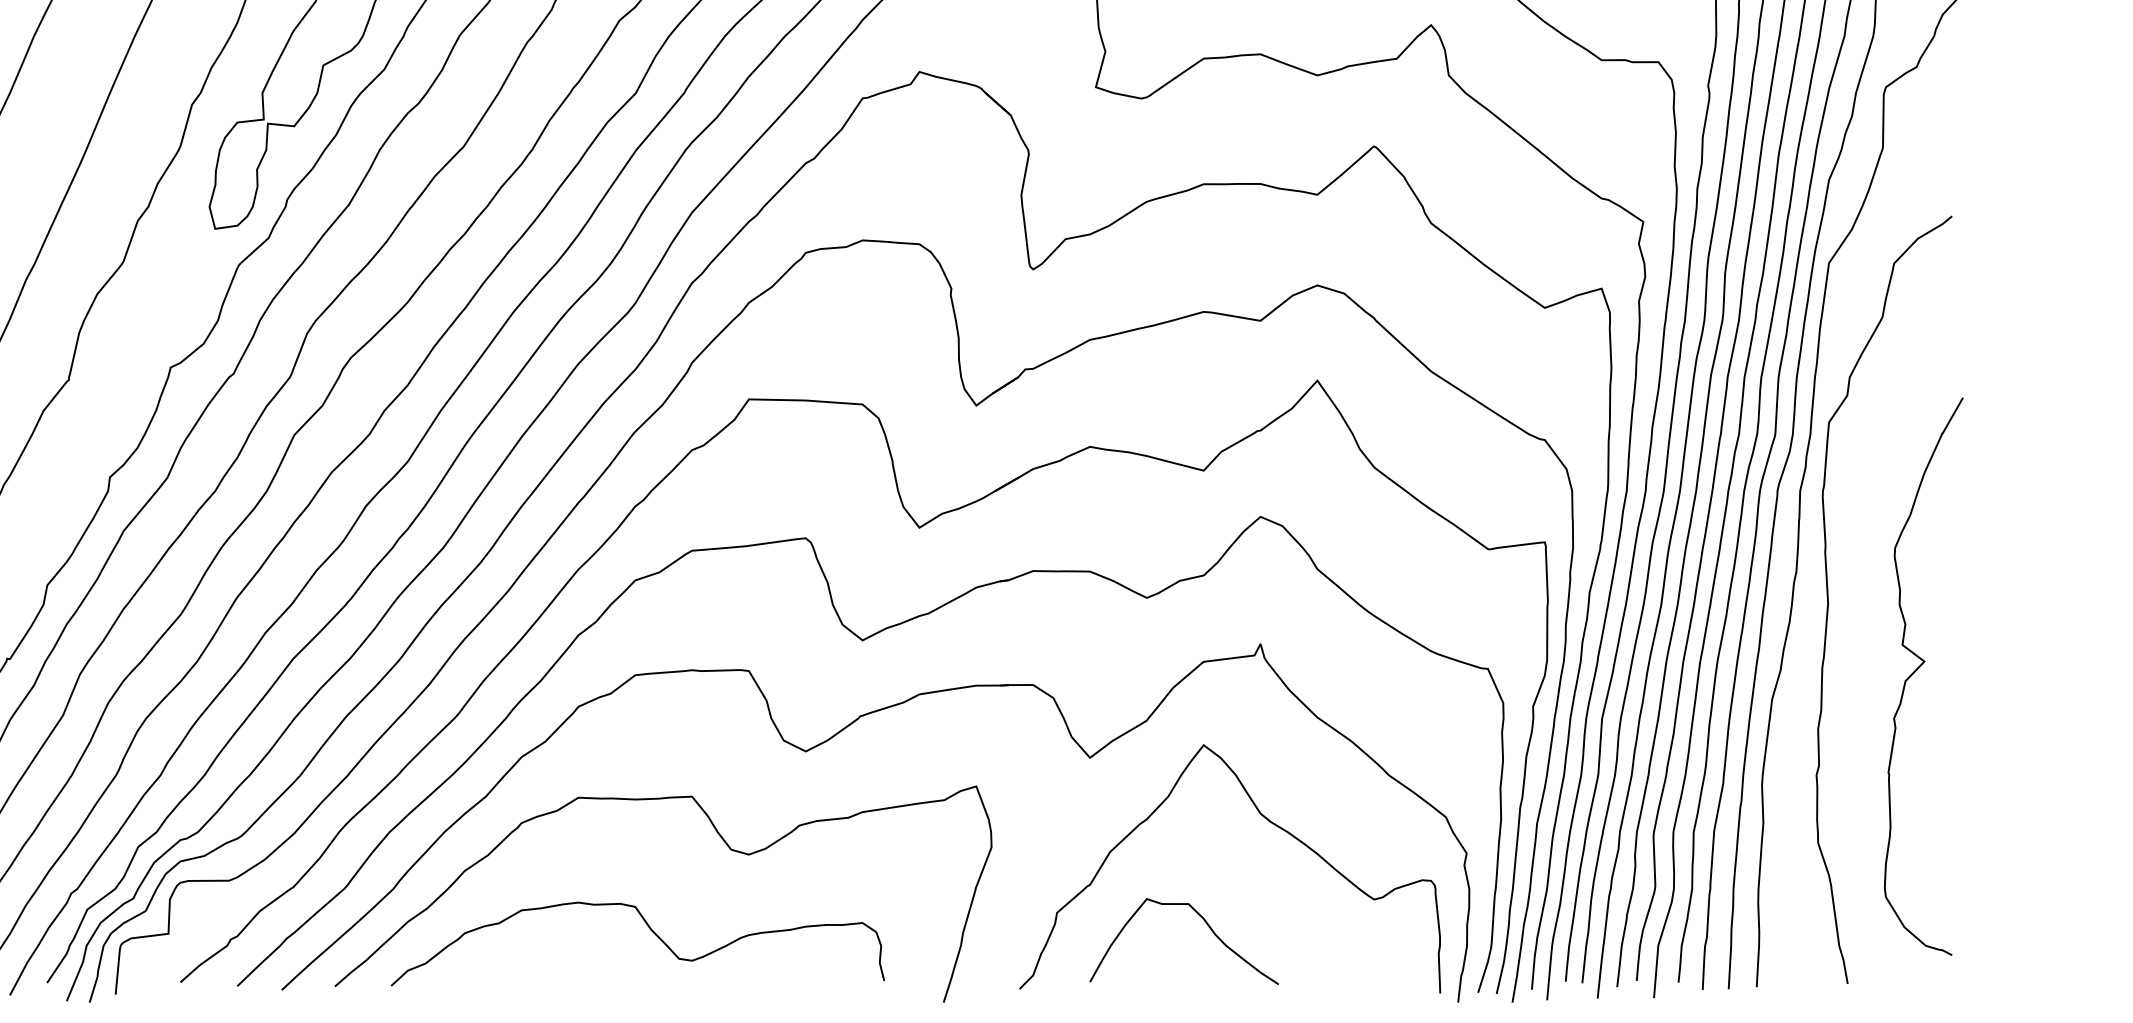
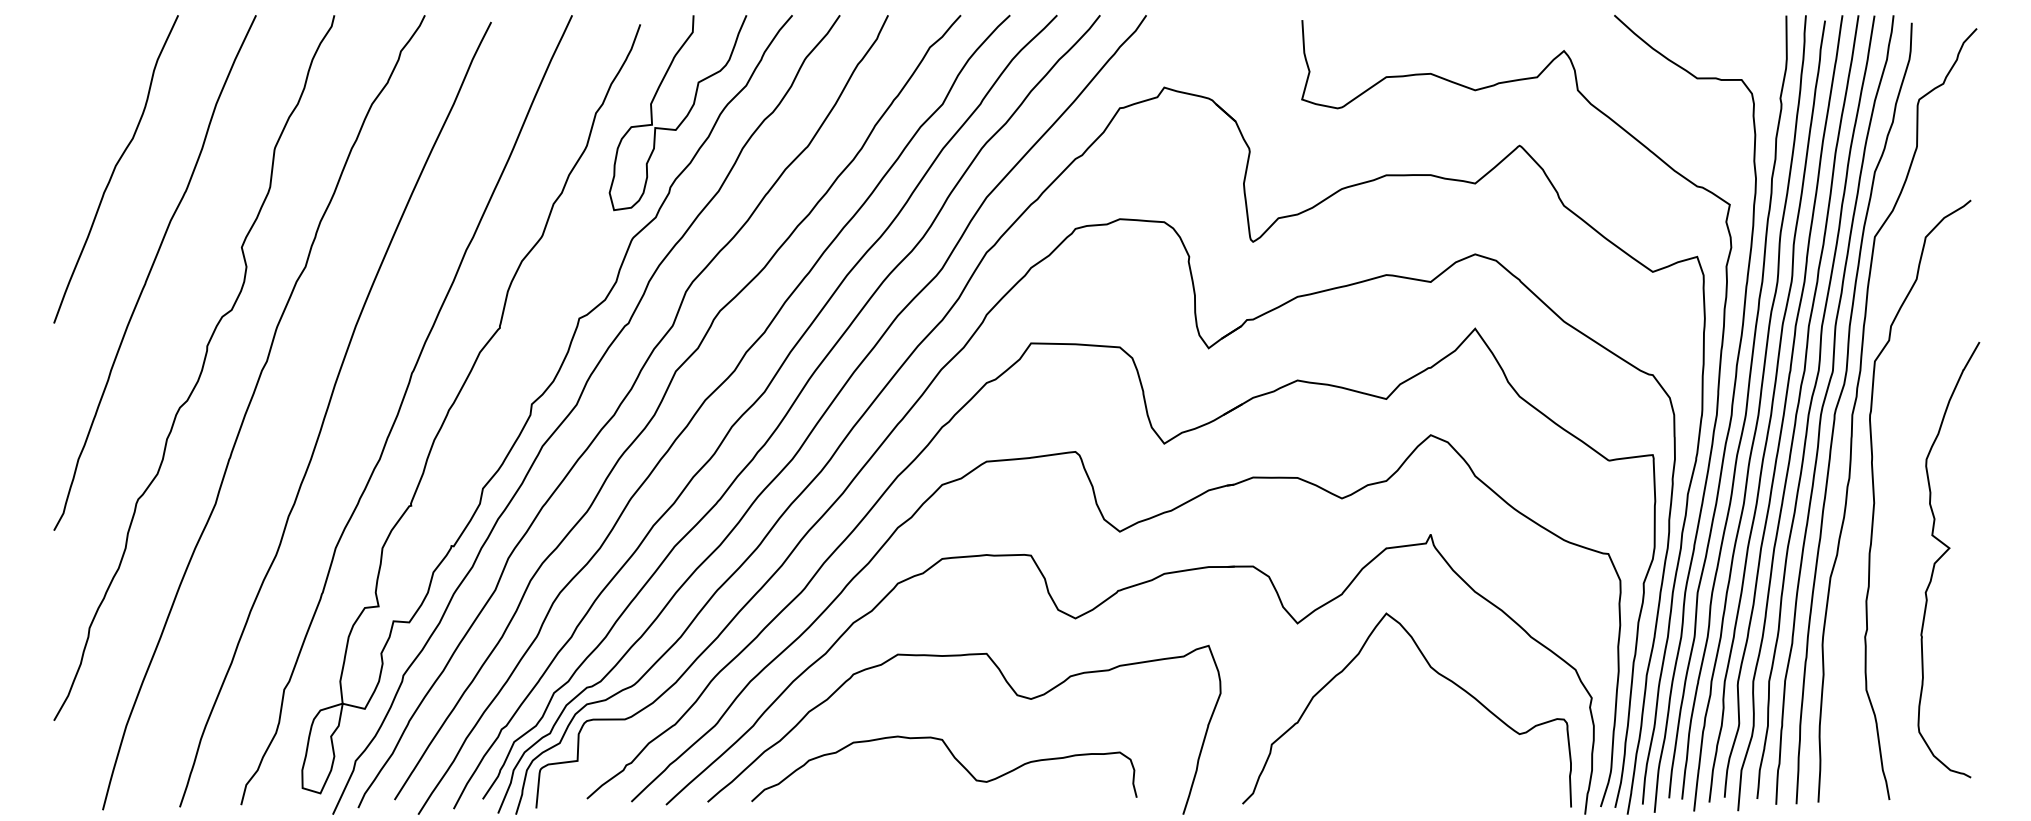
curve: (1207, 926) -> (1389, 755), removed

